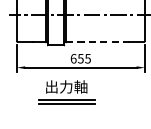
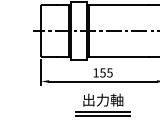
line: (97, 41) -> (119, 56), dashed -> solid
text: (73, 58) -> (95, 72), 655 -> 155
part: (65, 91) -> (102, 104), moved

